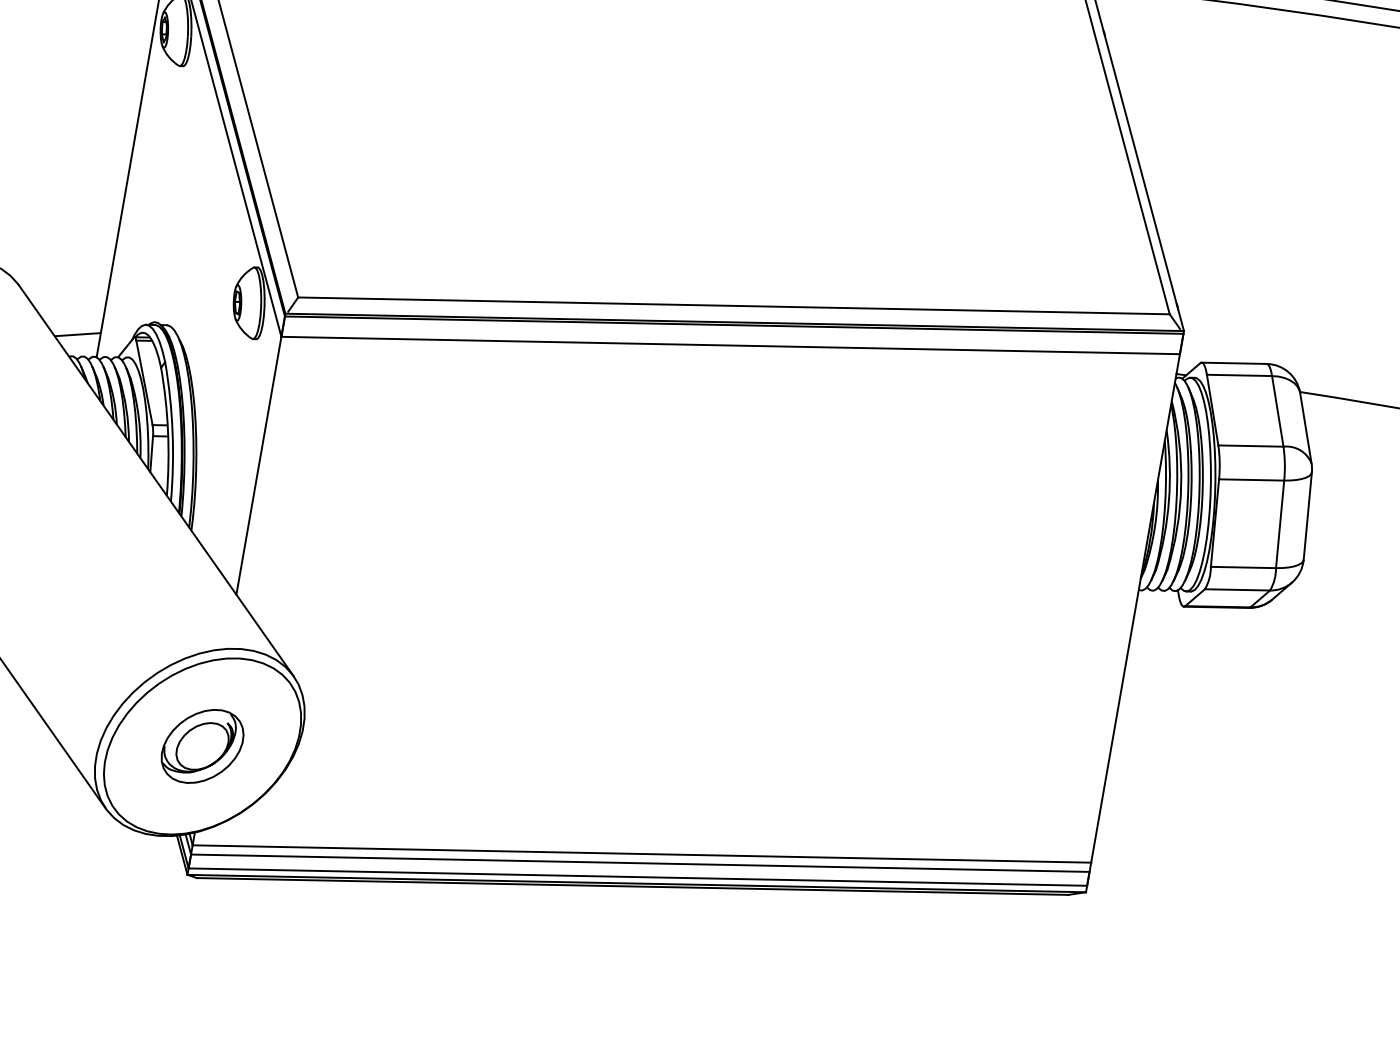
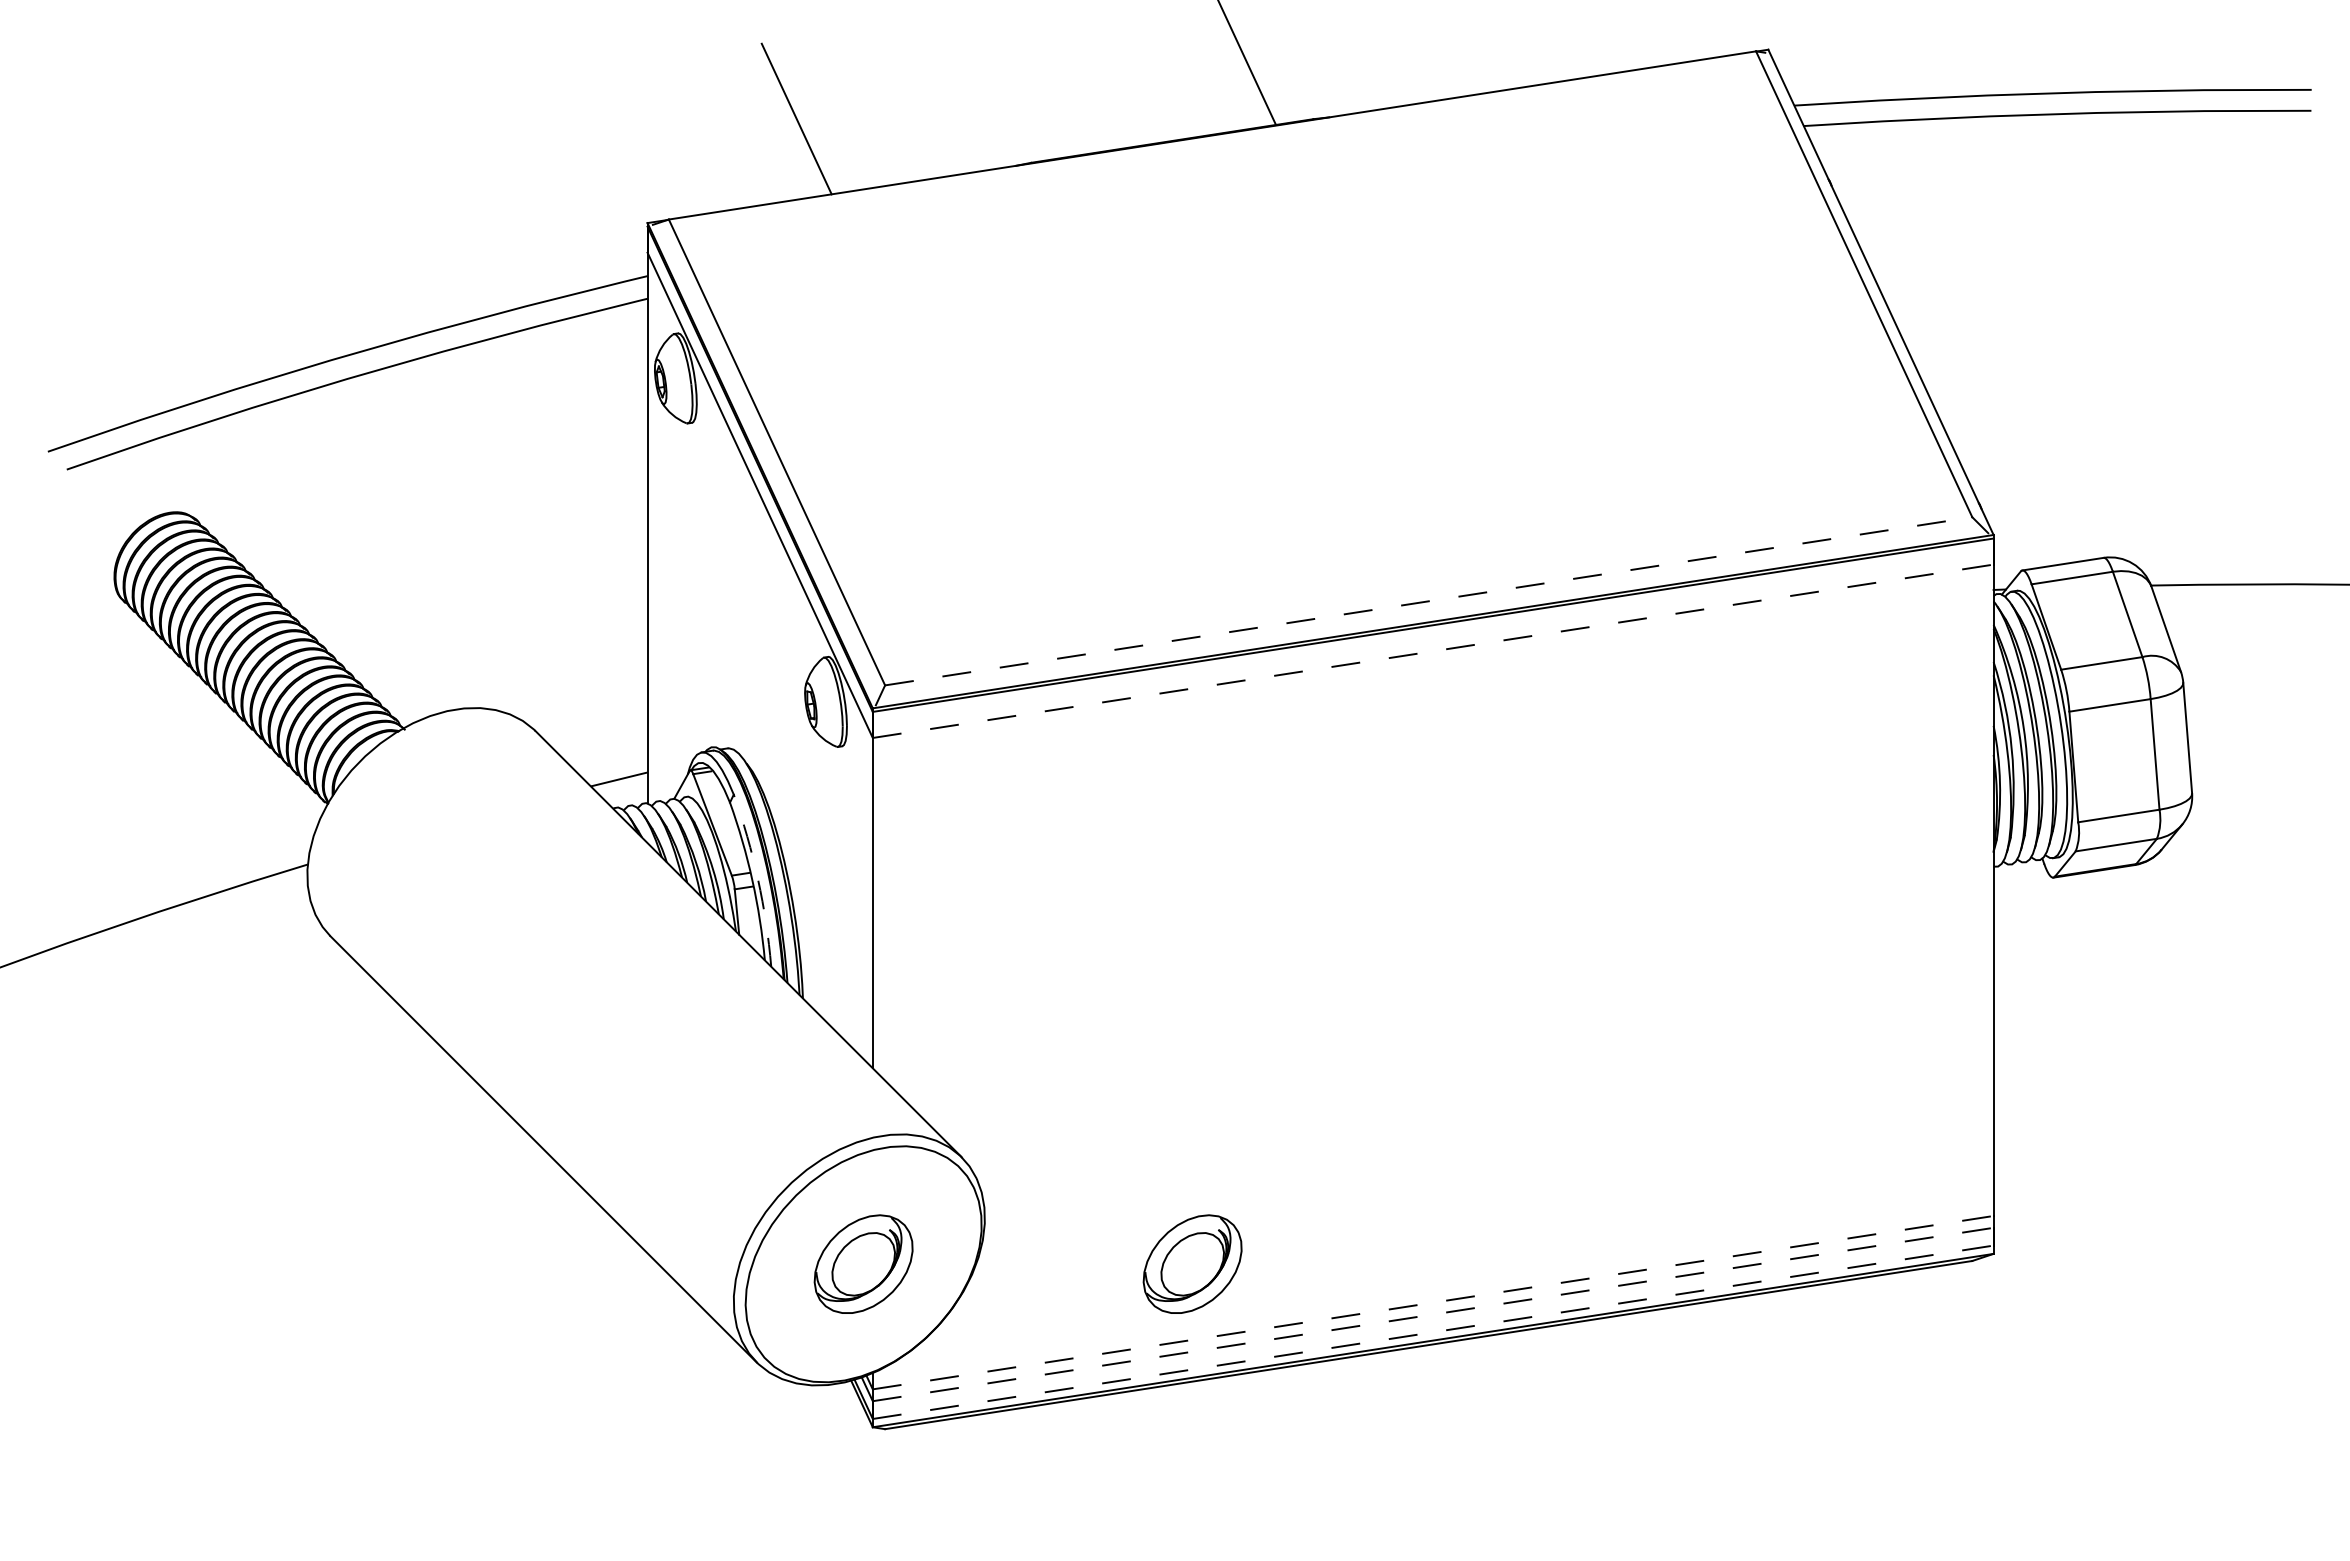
line: (734, 306) -> (1429, 601), solid -> dashed
line: (730, 345) -> (1433, 651), solid -> dashed
arc: (172, 431) -> (758, 879), solid -> dashed
part: (459, 790) -> (1192, 1263), added
line: (642, 853) -> (1433, 1302), solid -> dashed
line: (640, 863) -> (1433, 1314), solid -> dashed
line: (638, 877) -> (1433, 1332), solid -> dashed

